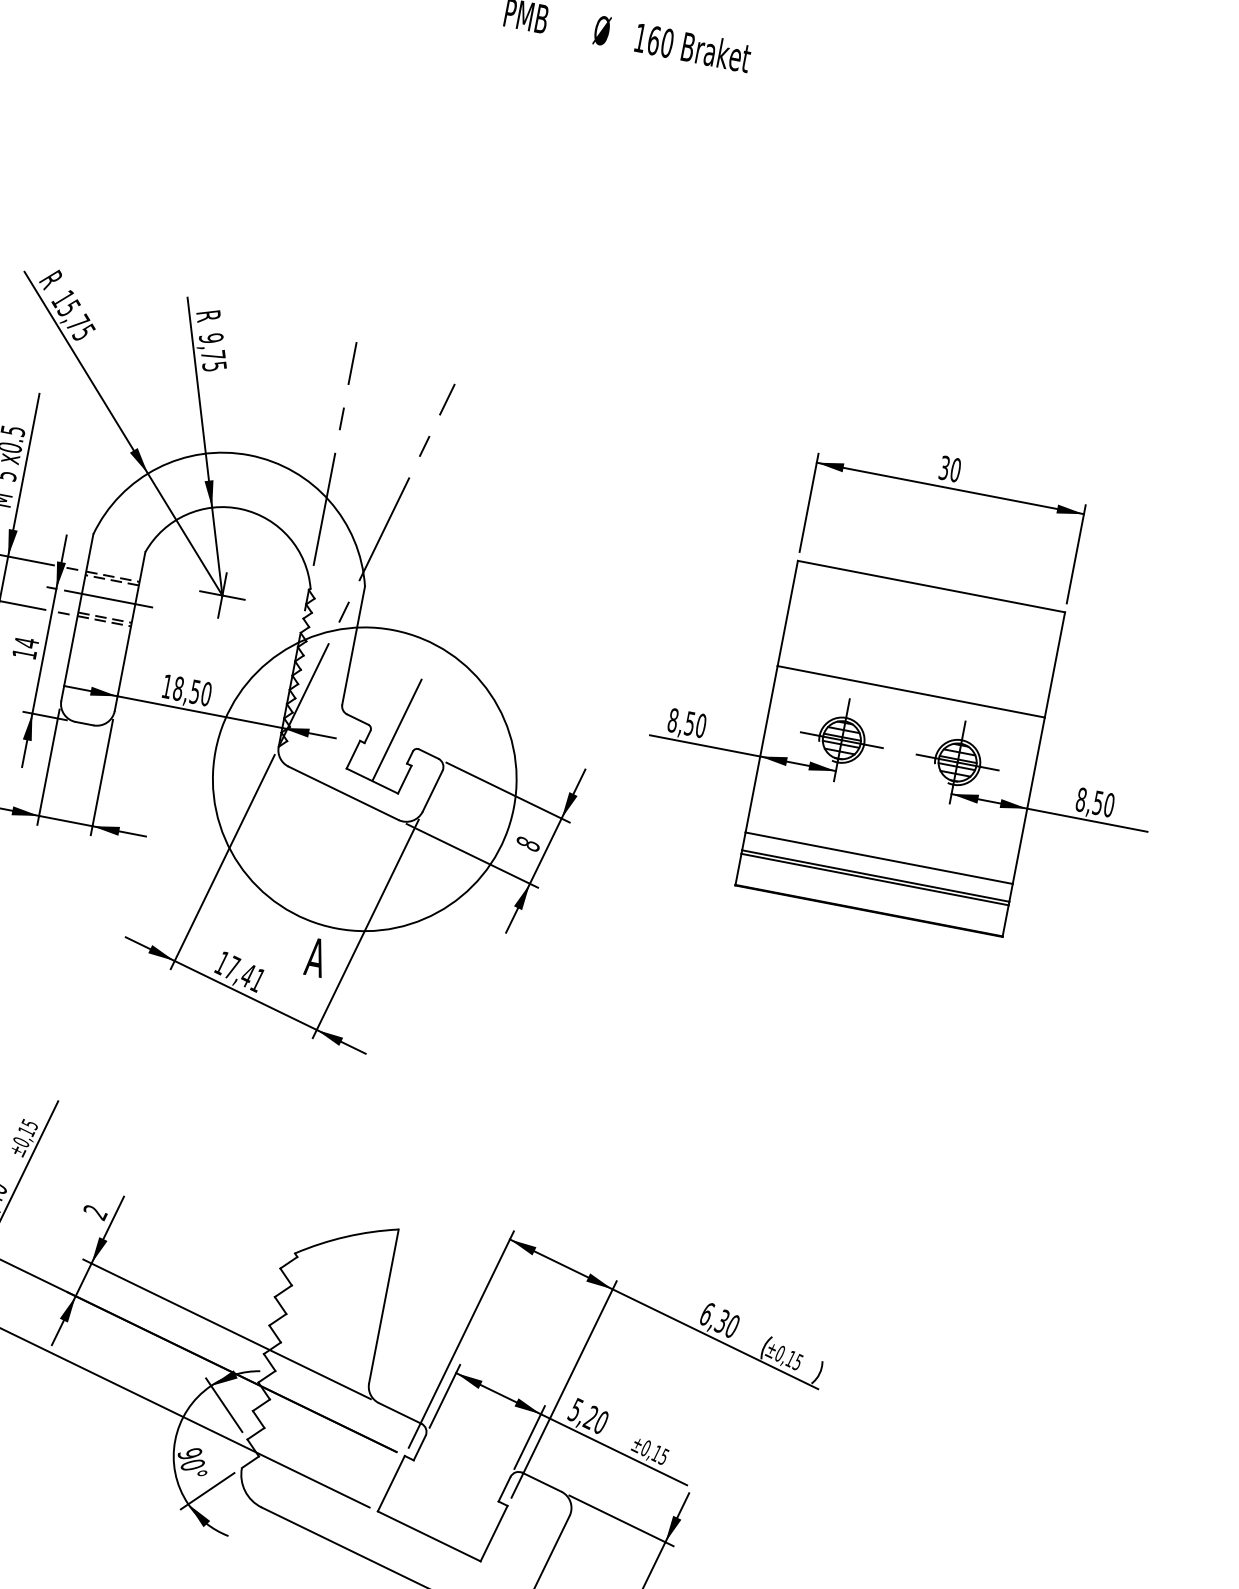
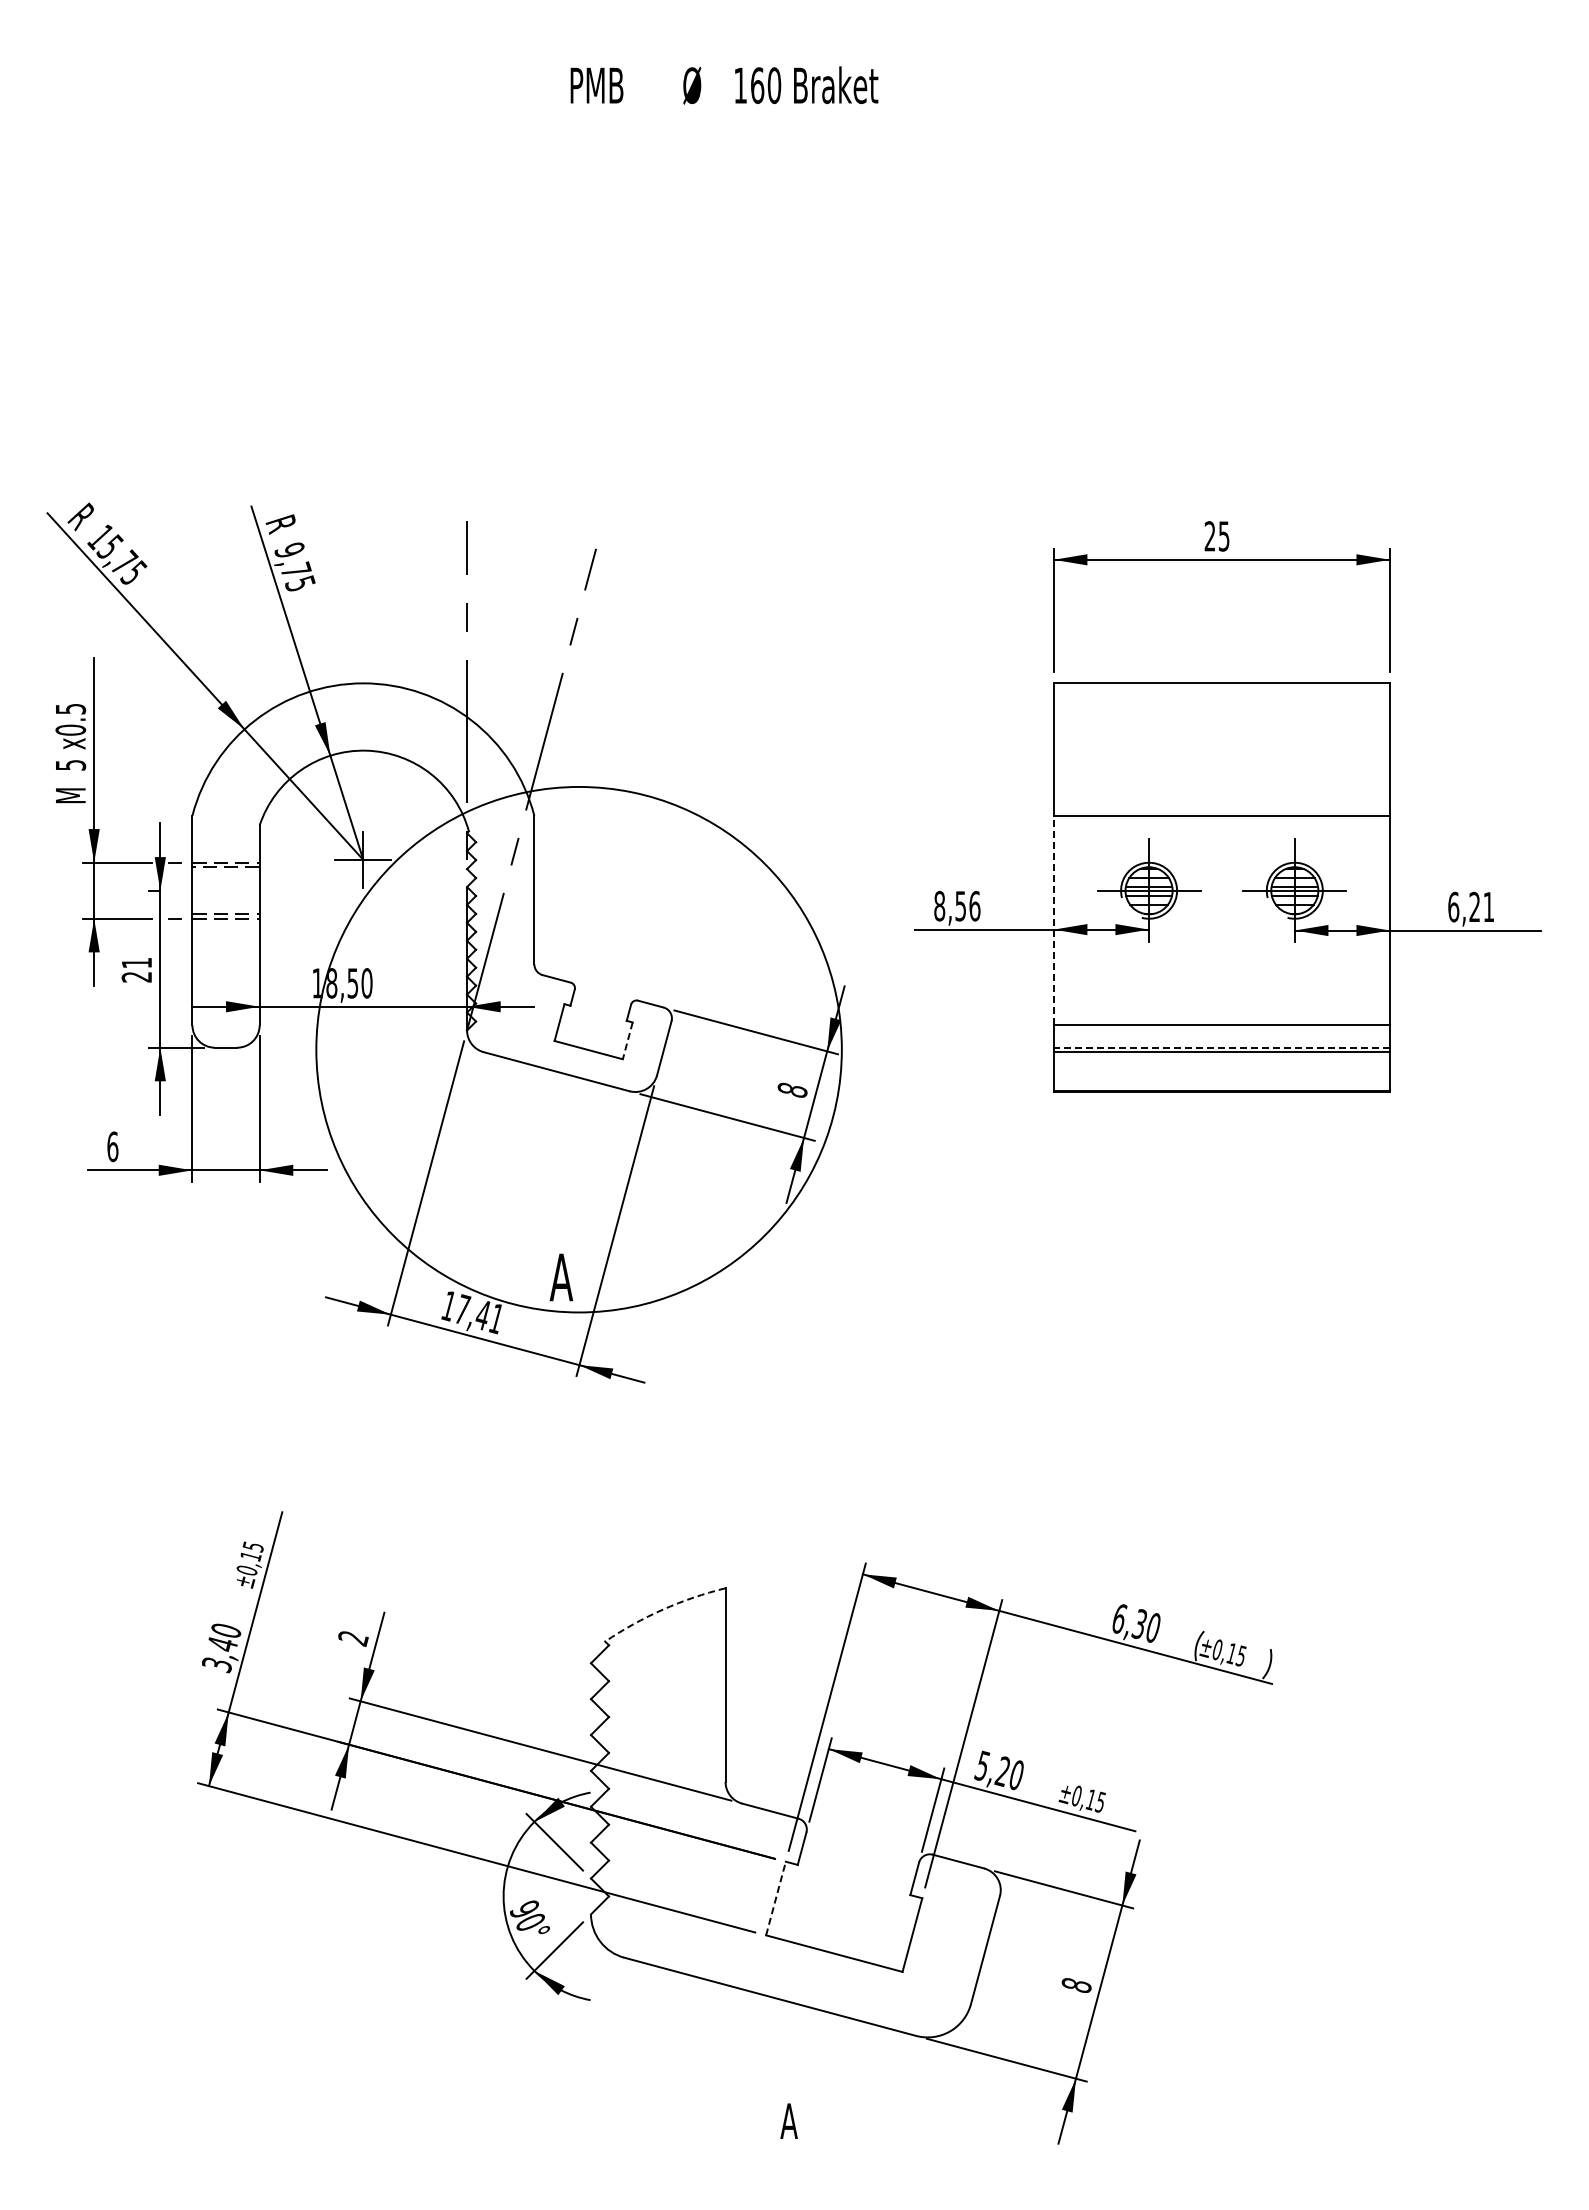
text: (949, 469) -> (1216, 536), 30 -> 25
line: (109, 598) -> (226, 890), removed
text: (25, 647) -> (136, 969), 14 -> 21
text: (700, 726) -> (974, 906), 8,50 -> 8,56
line: (396, 730) -> (606, 982), removed
line: (761, 749) -> (1053, 920), solid -> dashed
circle: (364, 779) -> (578, 1049), size x1.4
line: (404, 780) -> (627, 1041), solid -> dashed
text: (1095, 802) -> (1471, 906), 8,50 -> 6,21
line: (875, 875) -> (1221, 1047), solid -> dashed
arc: (346, 1236) -> (663, 1609), solid -> dashed
line: (391, 1483) -> (776, 1898), solid -> dashed

